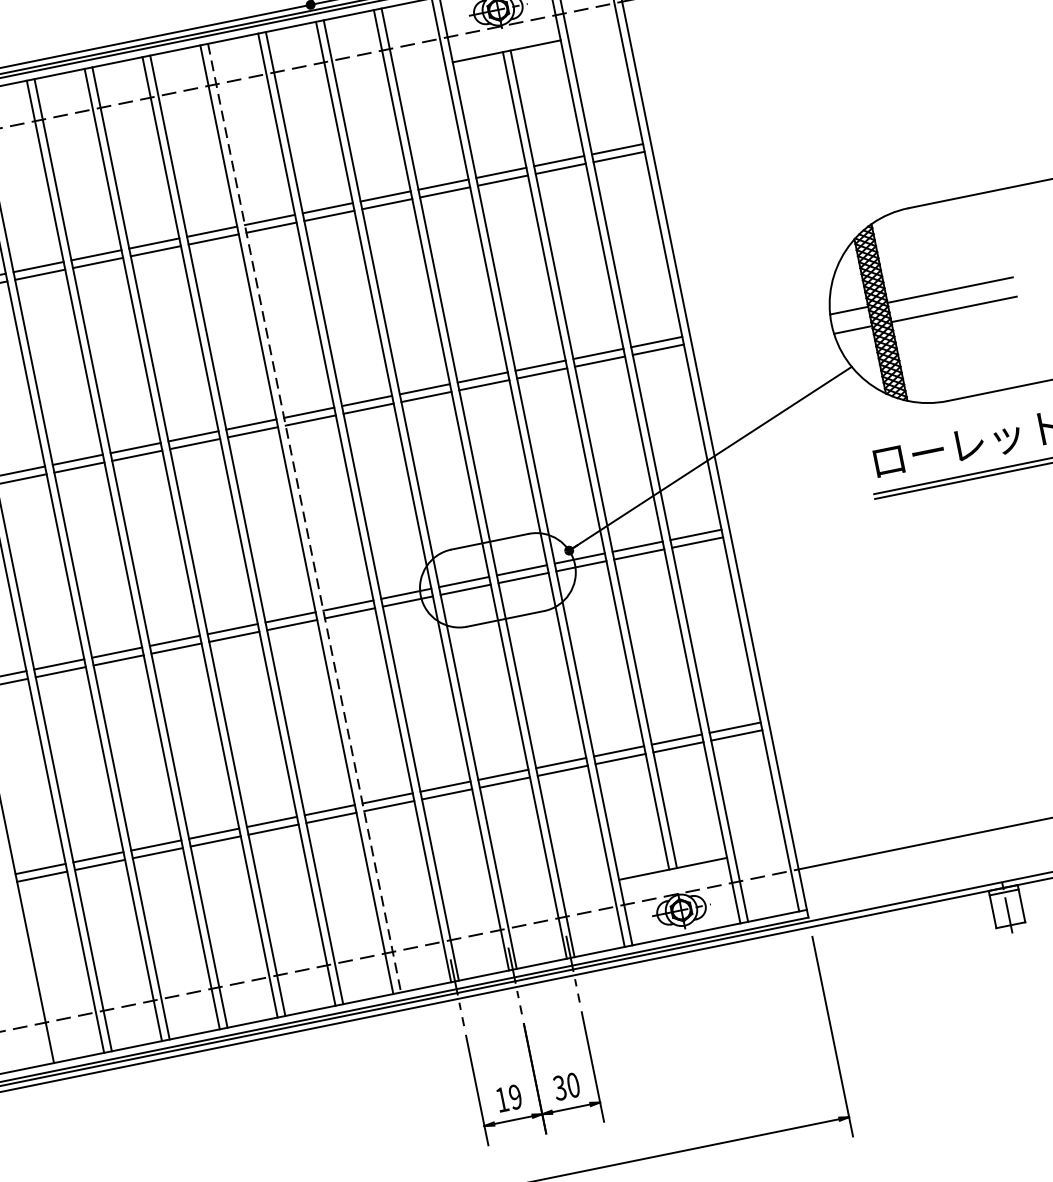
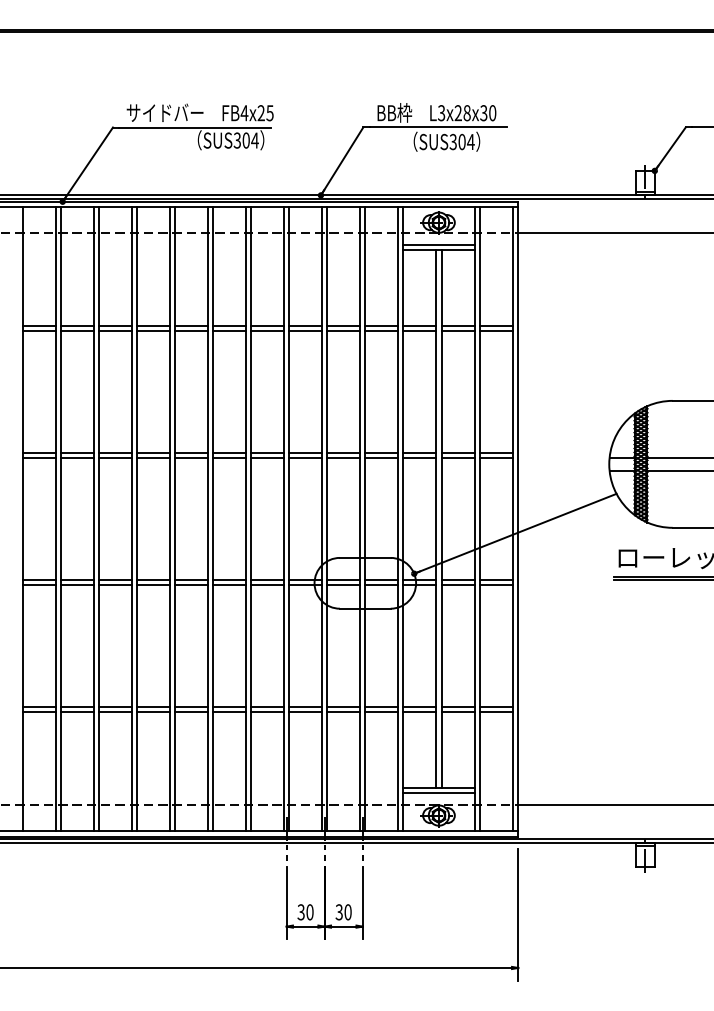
line: (504, 43) -> (438, 244), added
line: (305, 518) -> (251, 519), dashed -> solid
line: (673, 876) -> (438, 793), added
text: (508, 1098) -> (305, 912), 19 -> 30

